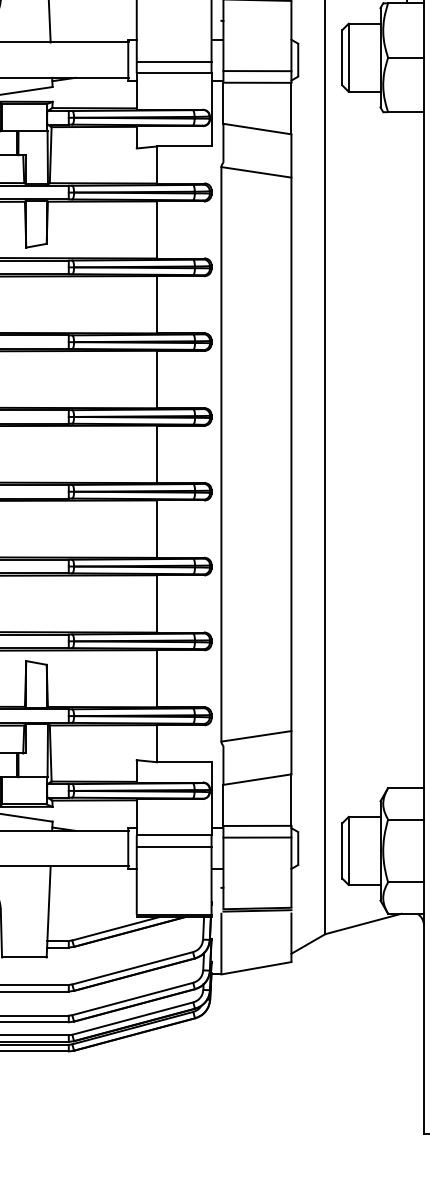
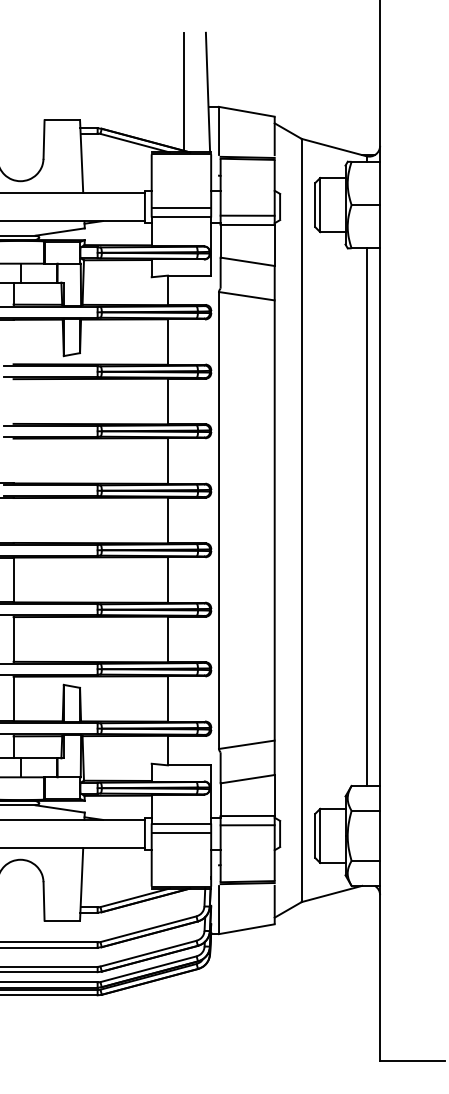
line: (406, 449) -> (366, 516), added

